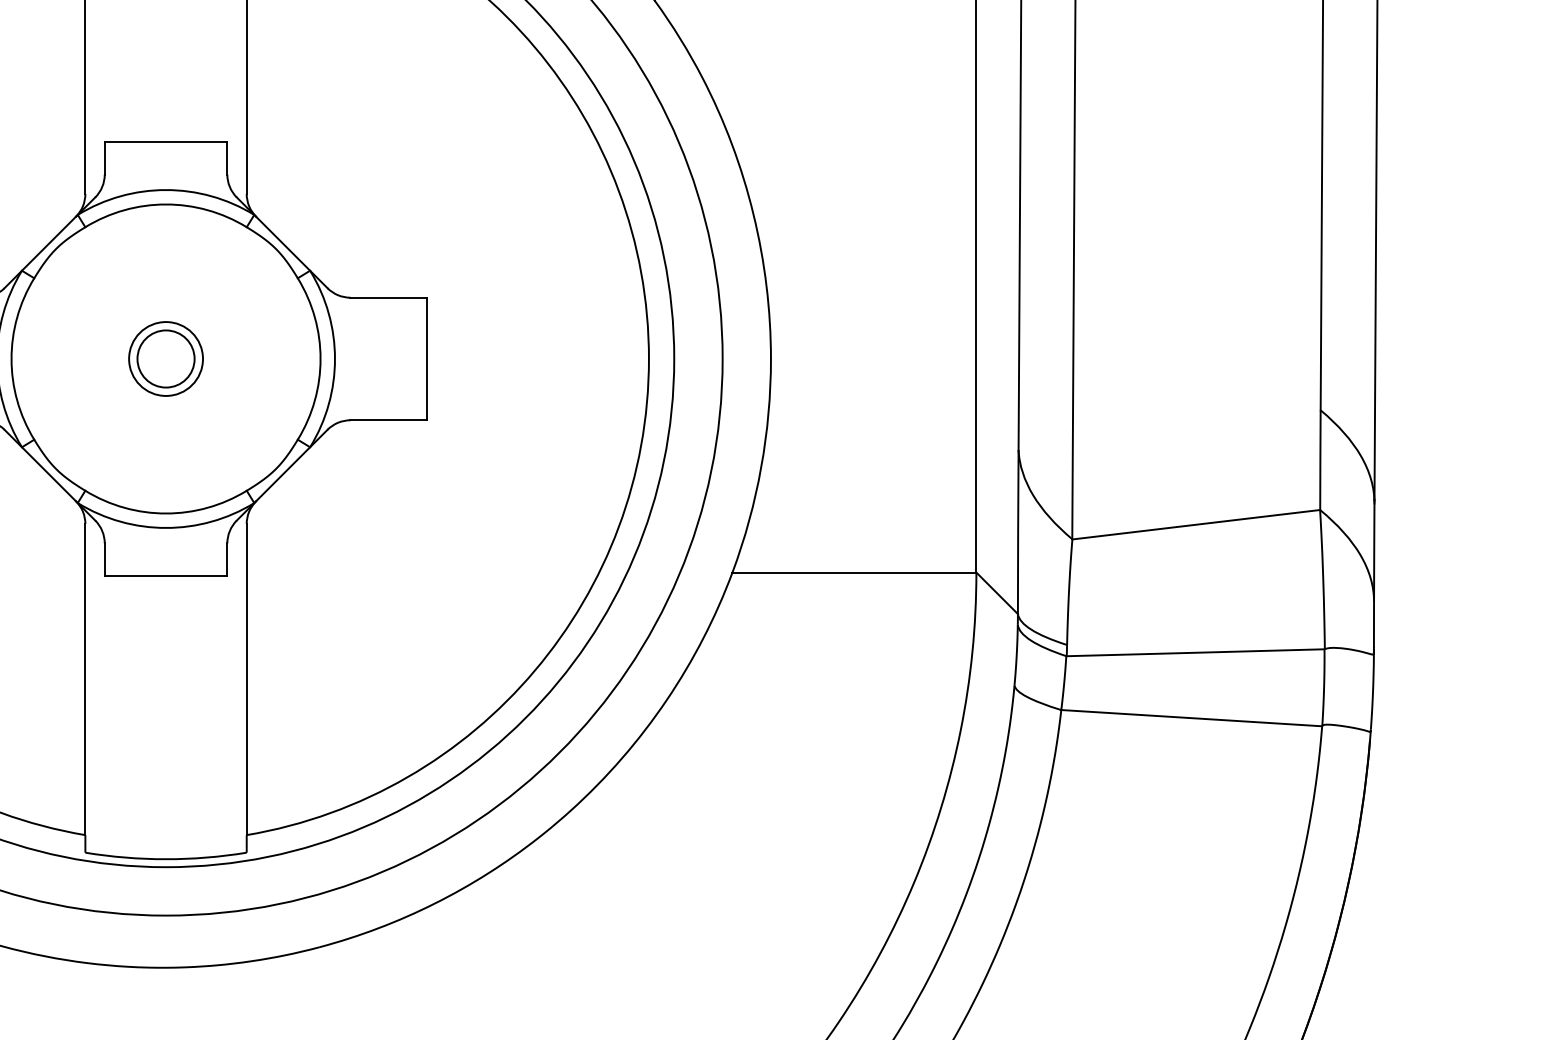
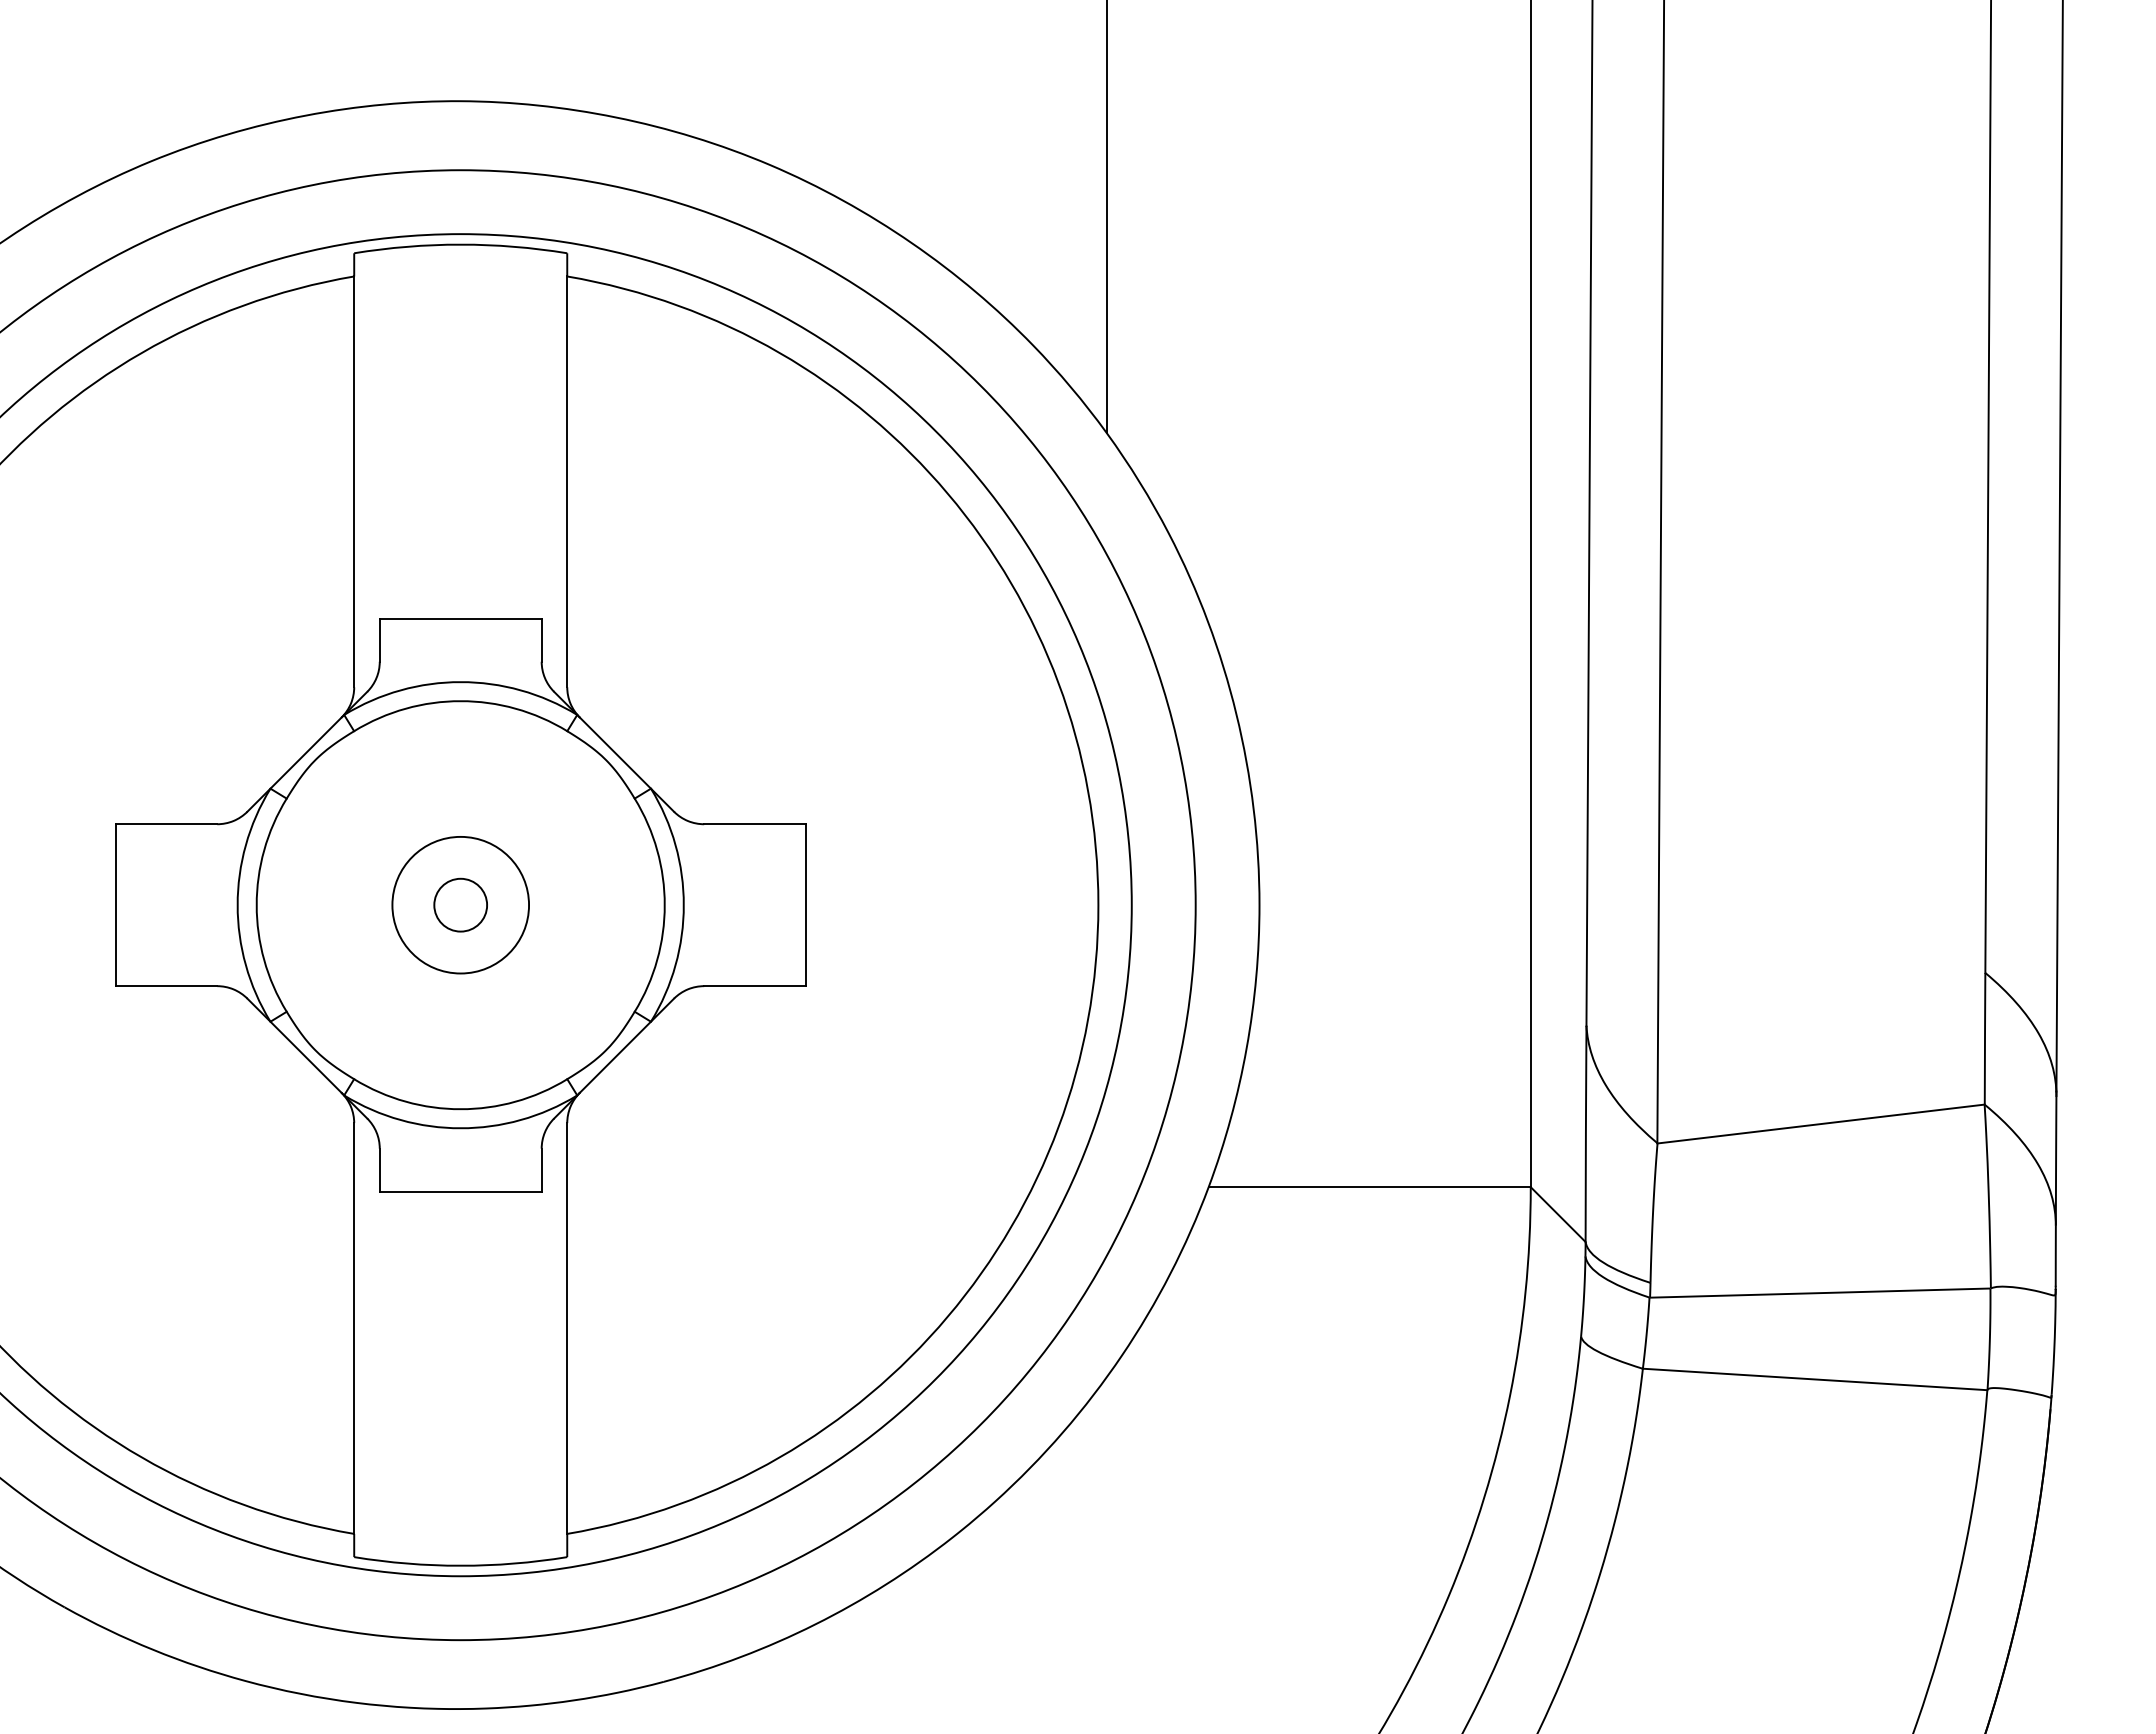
circle: (165, 358) -> (460, 904), size x0.7
circle: (165, 358) -> (460, 904), size x1.4

